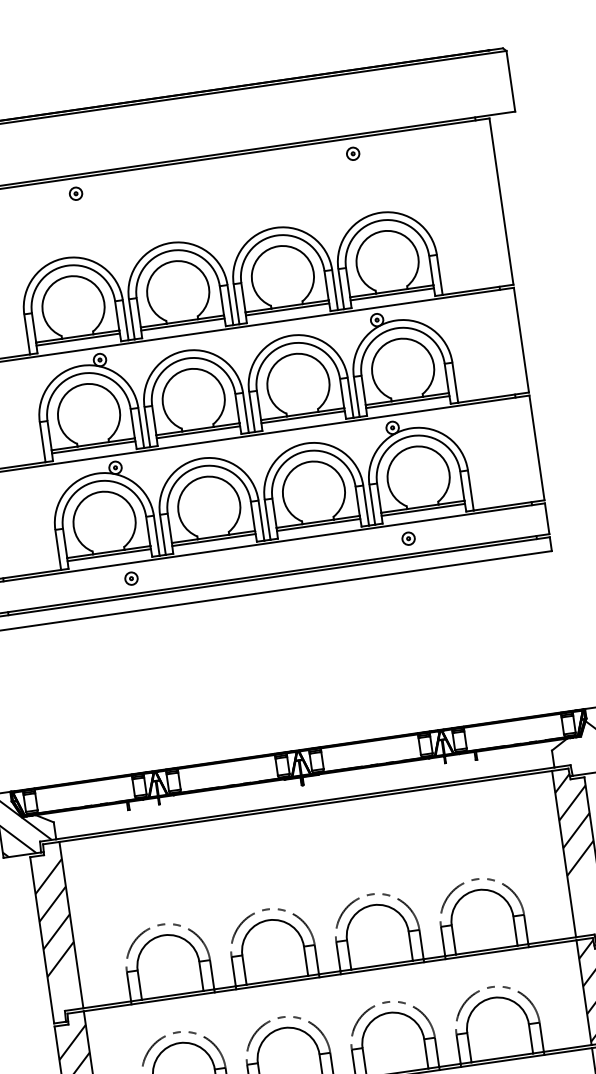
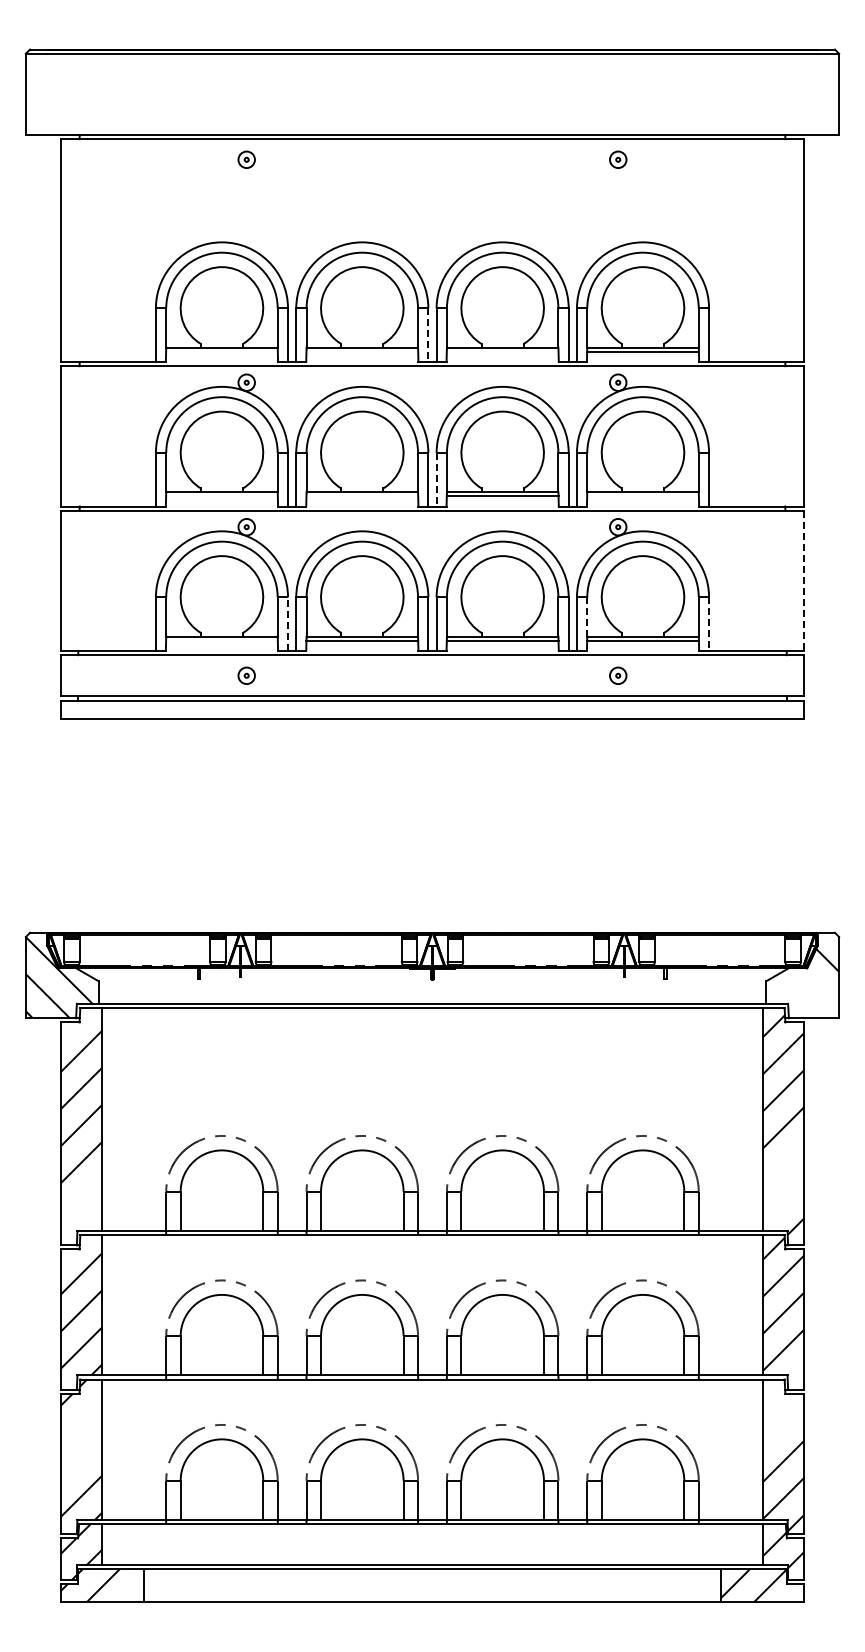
line: (230, 305) -> (428, 335), solid -> dashed
line: (287, 309) -> (502, 351), removed
line: (183, 324) -> (362, 351), removed
line: (77, 339) -> (221, 351), removed
line: (407, 402) -> (642, 496), removed
line: (251, 411) -> (436, 479), solid -> dashed
line: (198, 432) -> (362, 496), removed
line: (93, 447) -> (221, 496), removed
line: (537, 448) -> (804, 581), solid -> dashed
line: (471, 490) -> (709, 624), solid -> dashed
line: (379, 497) -> (587, 616), solid -> dashed
line: (157, 535) -> (288, 624), solid -> dashed
line: (108, 555) -> (221, 640), removed

